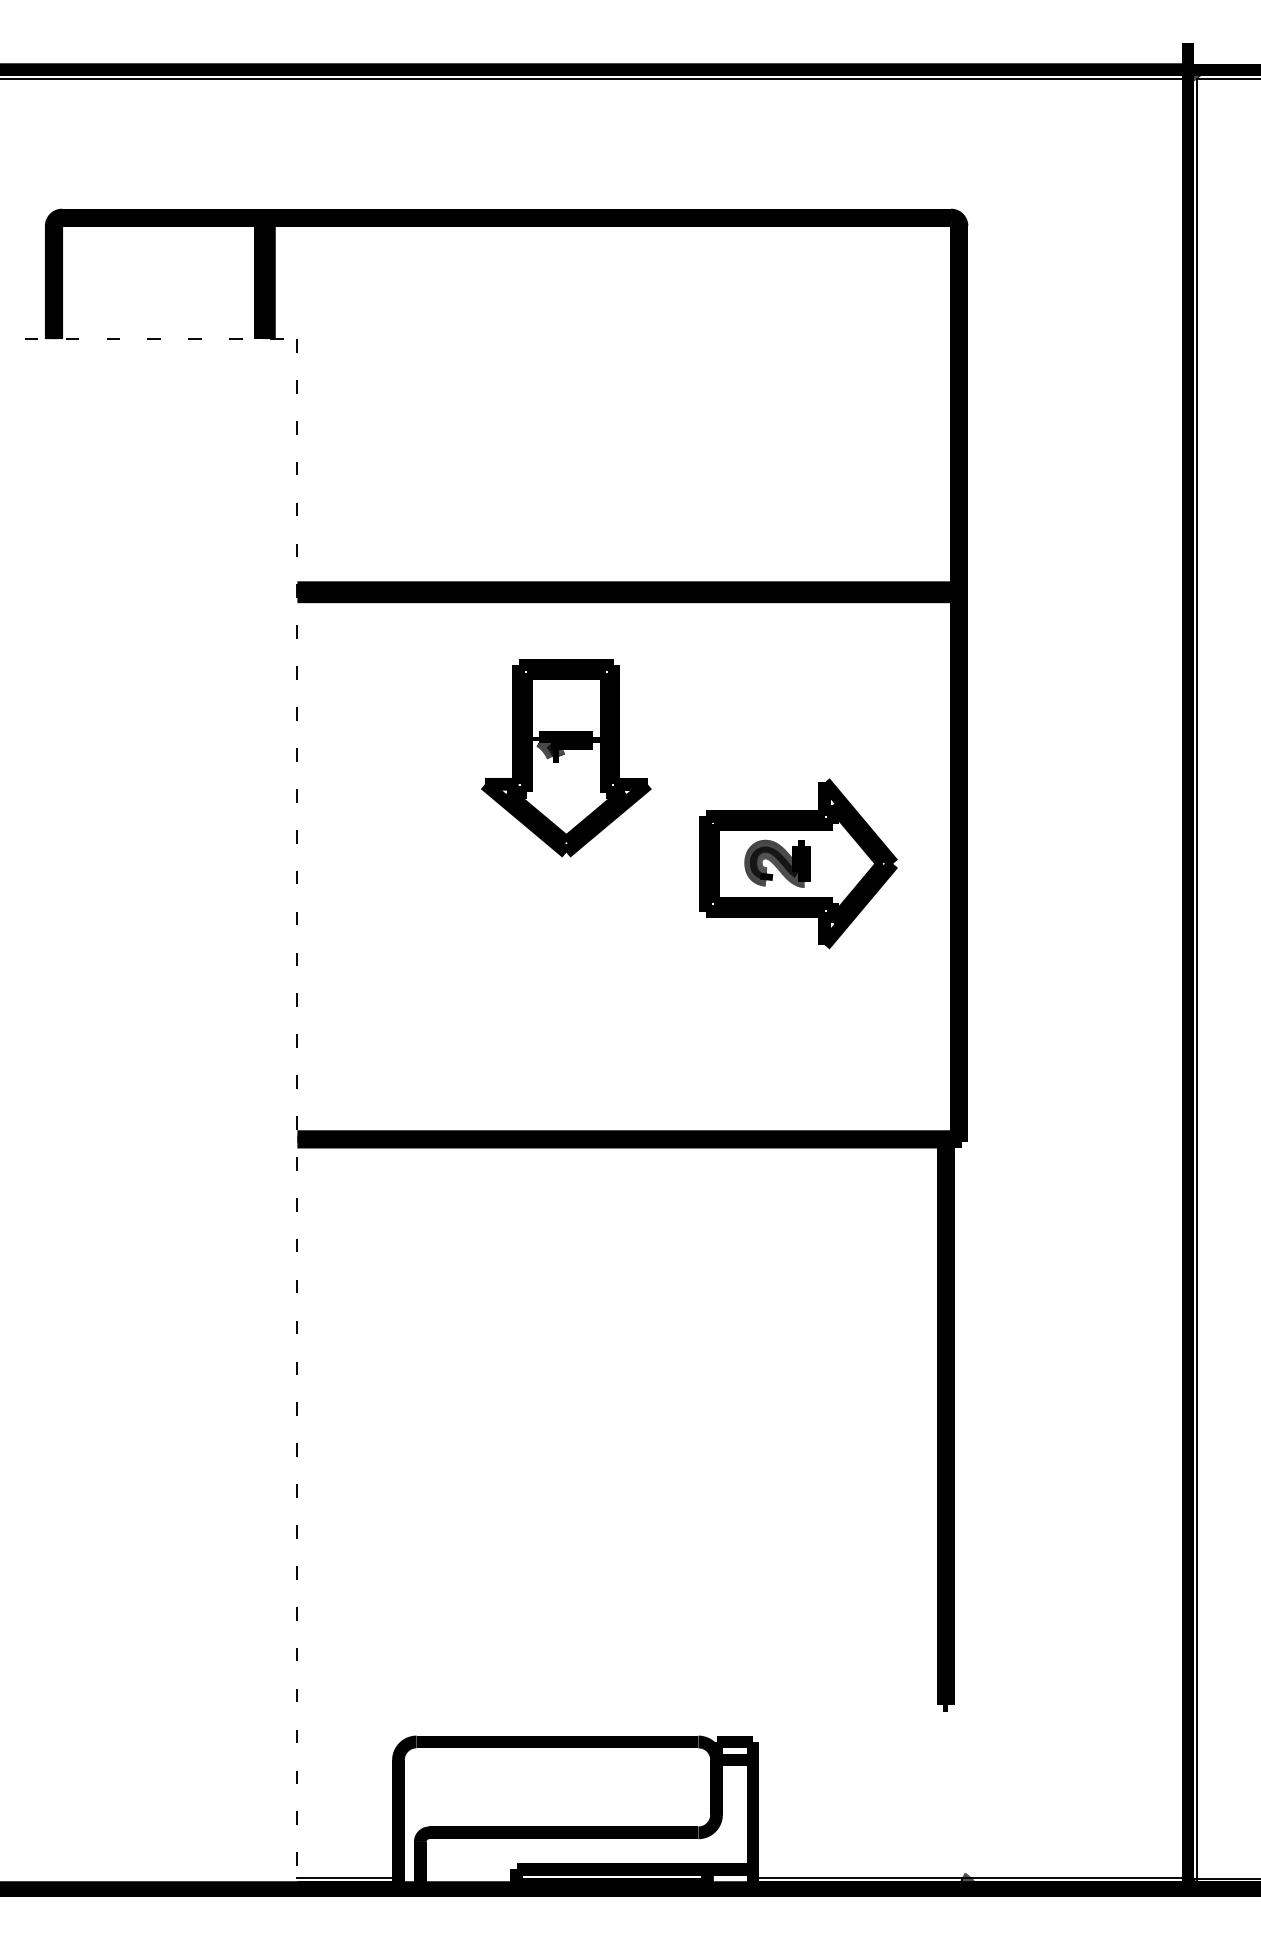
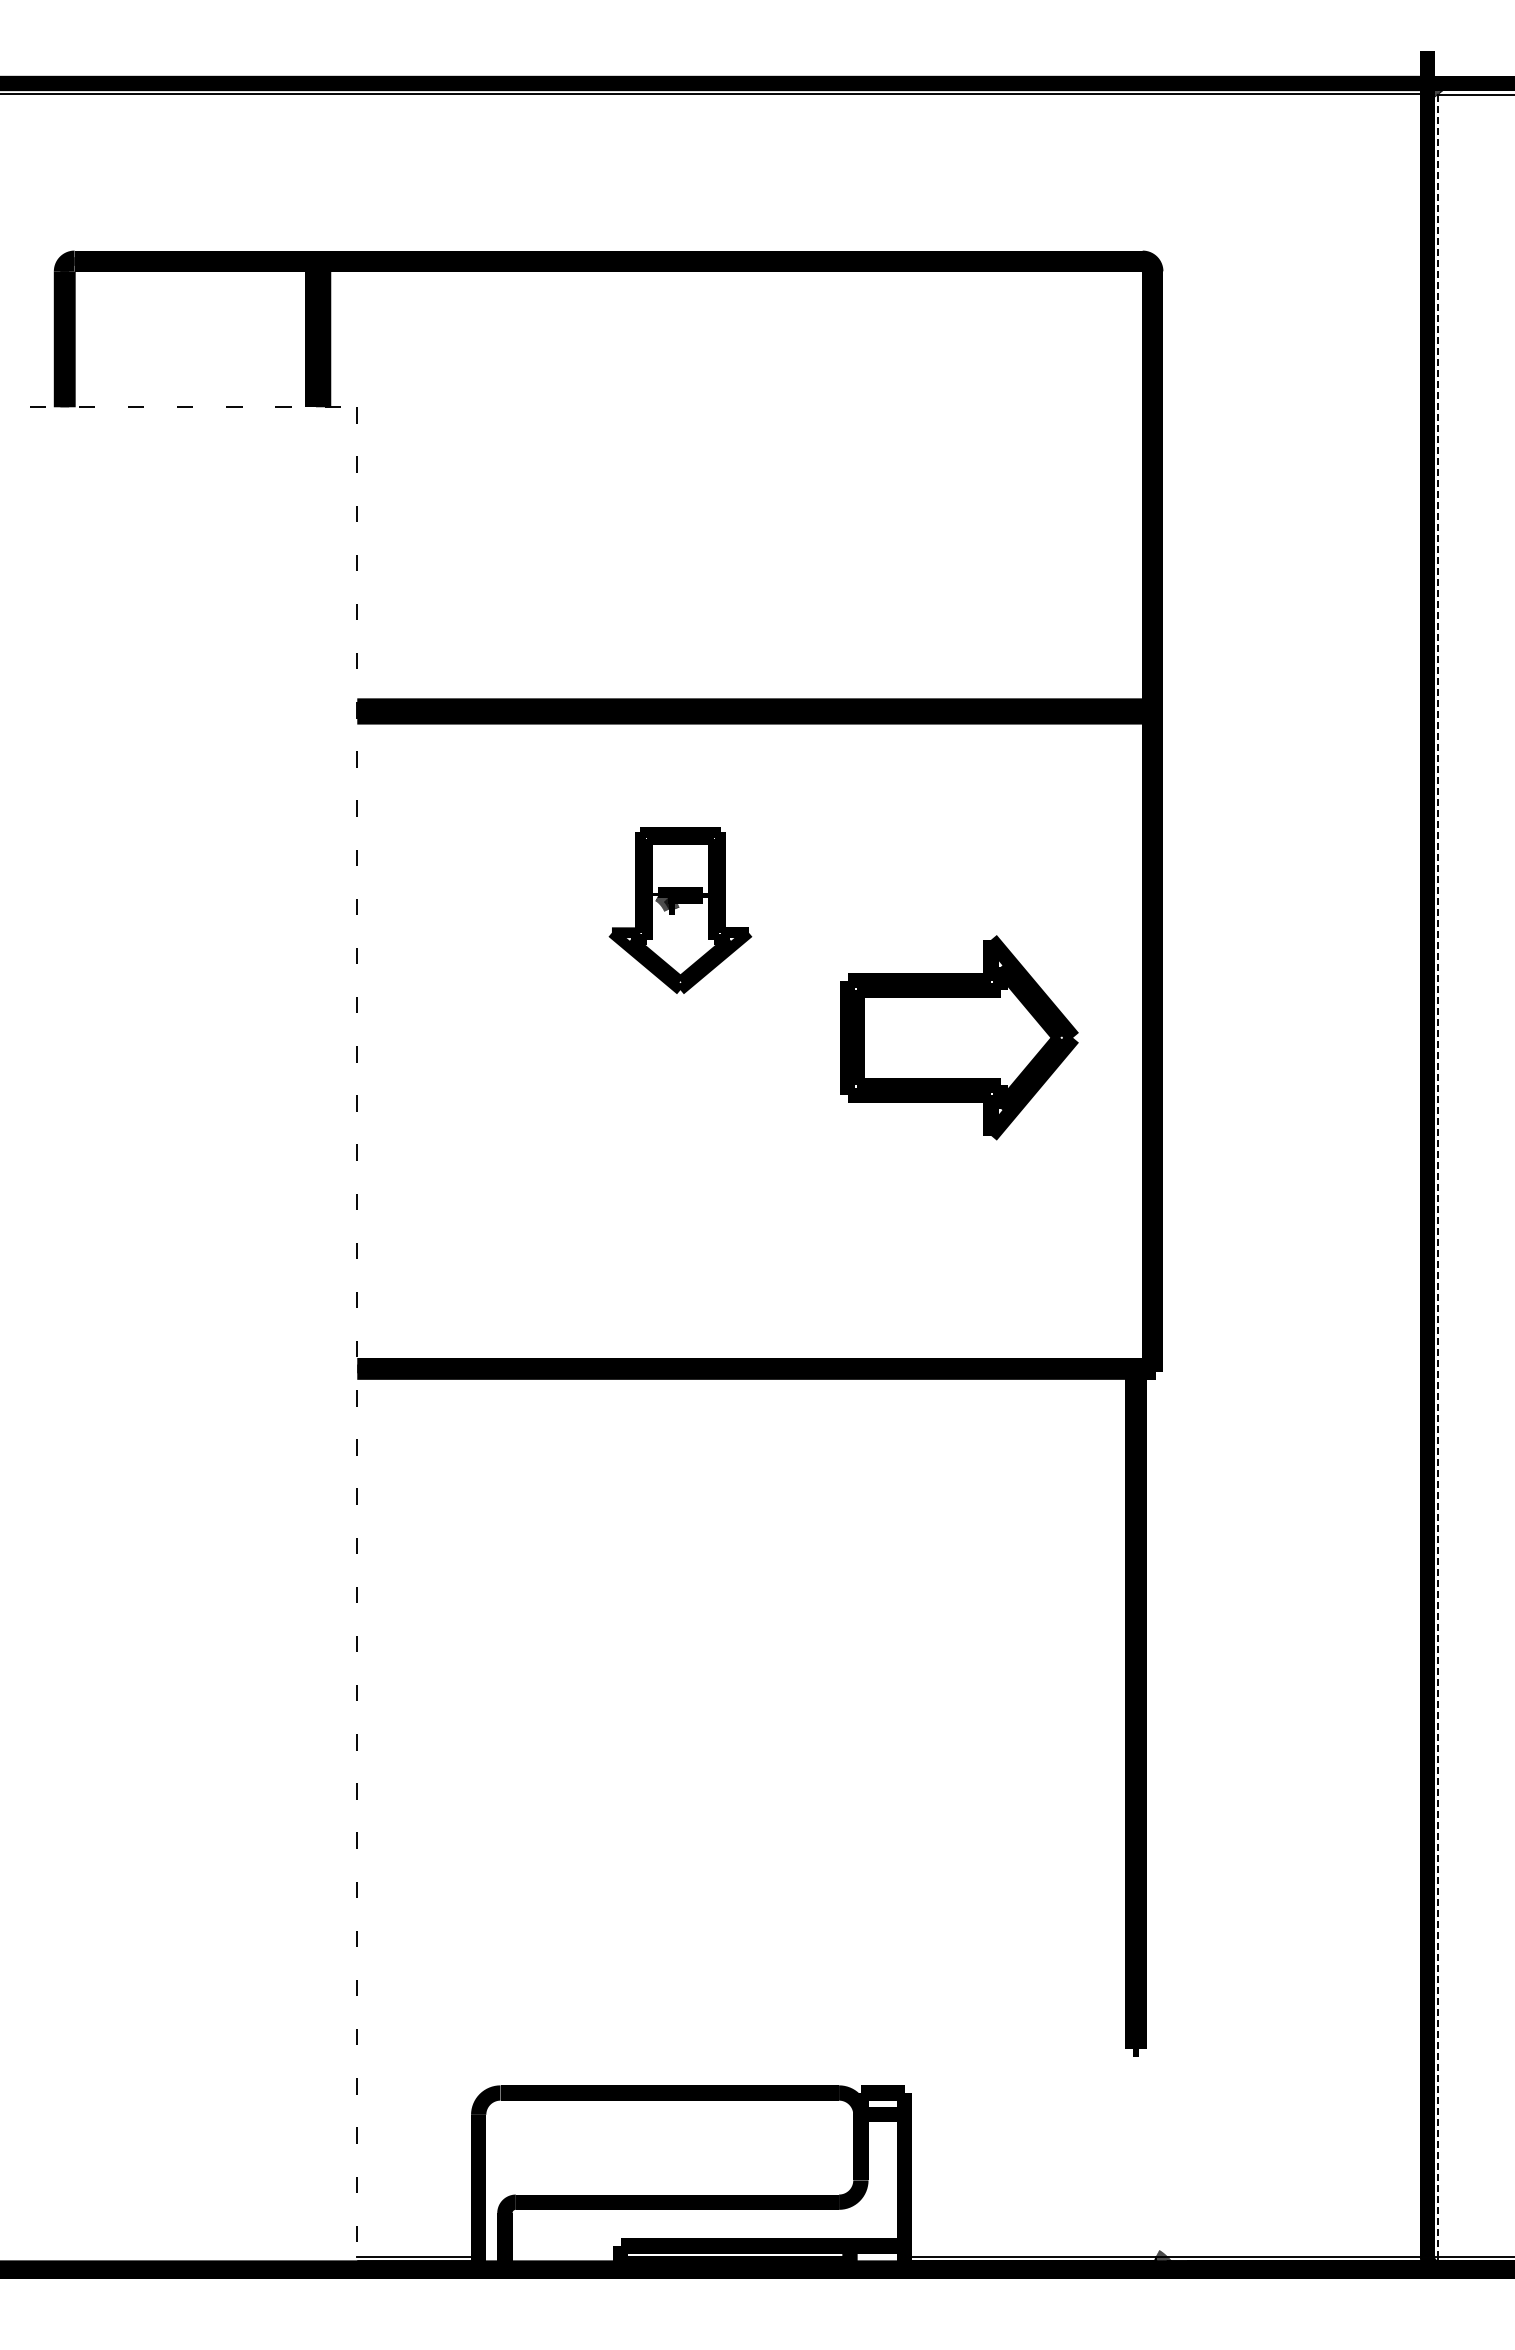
part: (566, 757) -> (680, 910), size x0.7
part: (776, 863) -> (933, 1037), removed
line: (1197, 979) -> (1438, 1176), solid -> dashed

